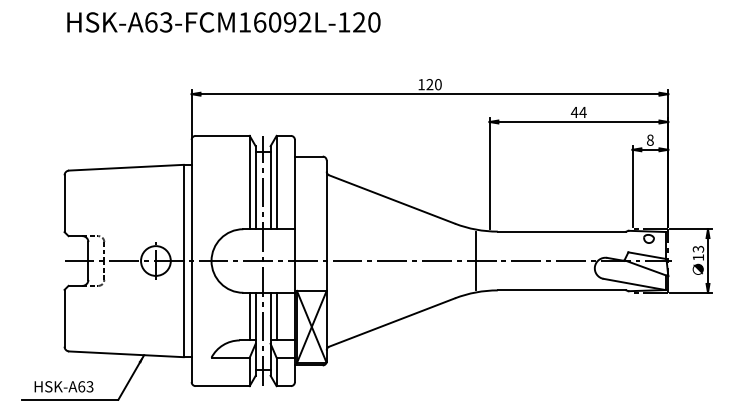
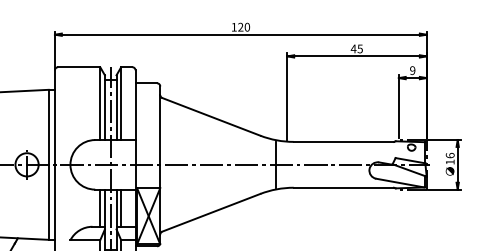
text: (582, 112) -> (359, 48), 44 -> 45
text: (649, 139) -> (412, 70), 8 -> 9
text: (698, 248) -> (450, 155), 13 -> 16

